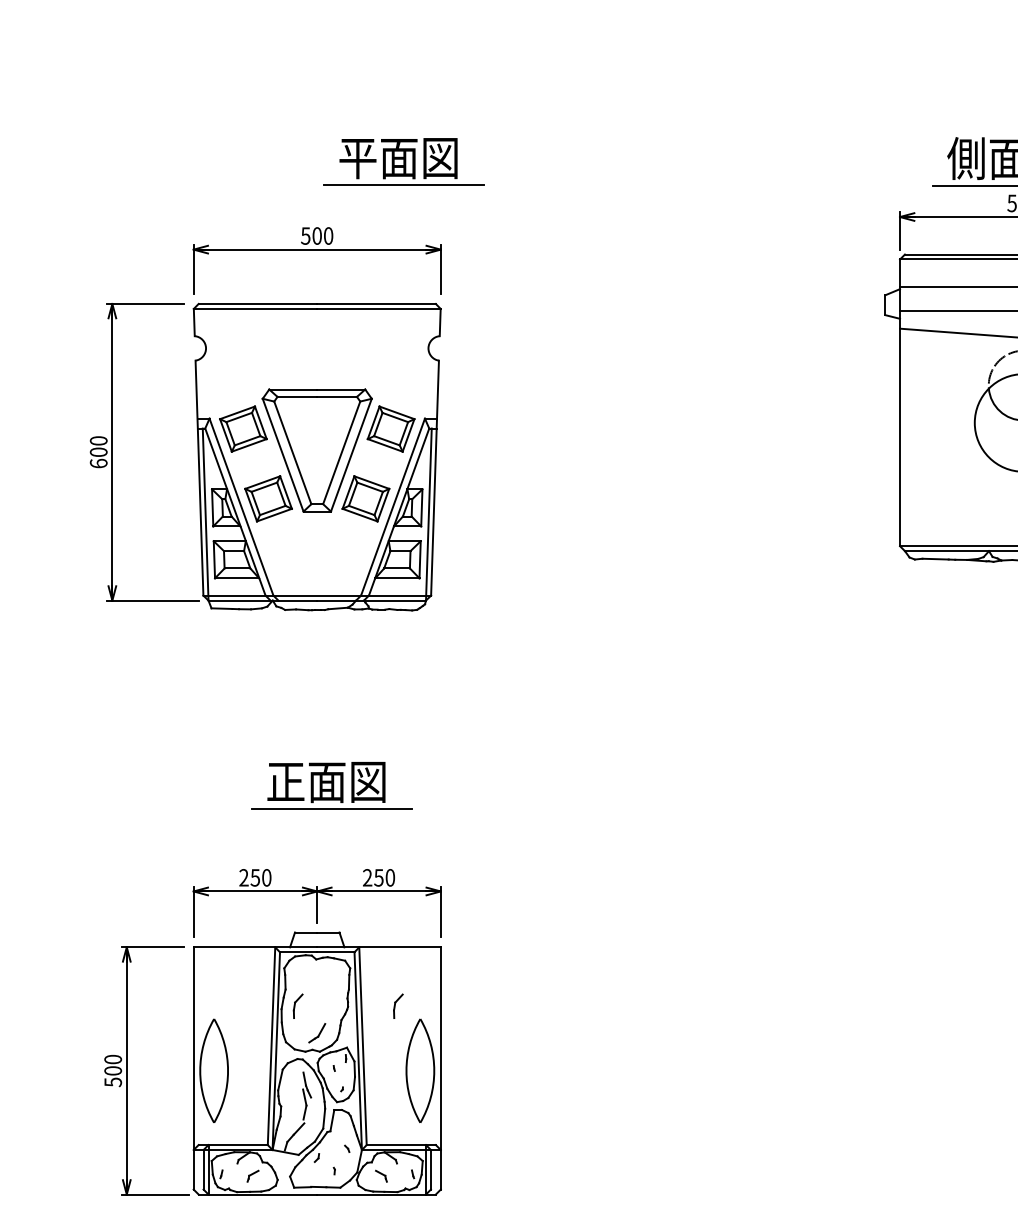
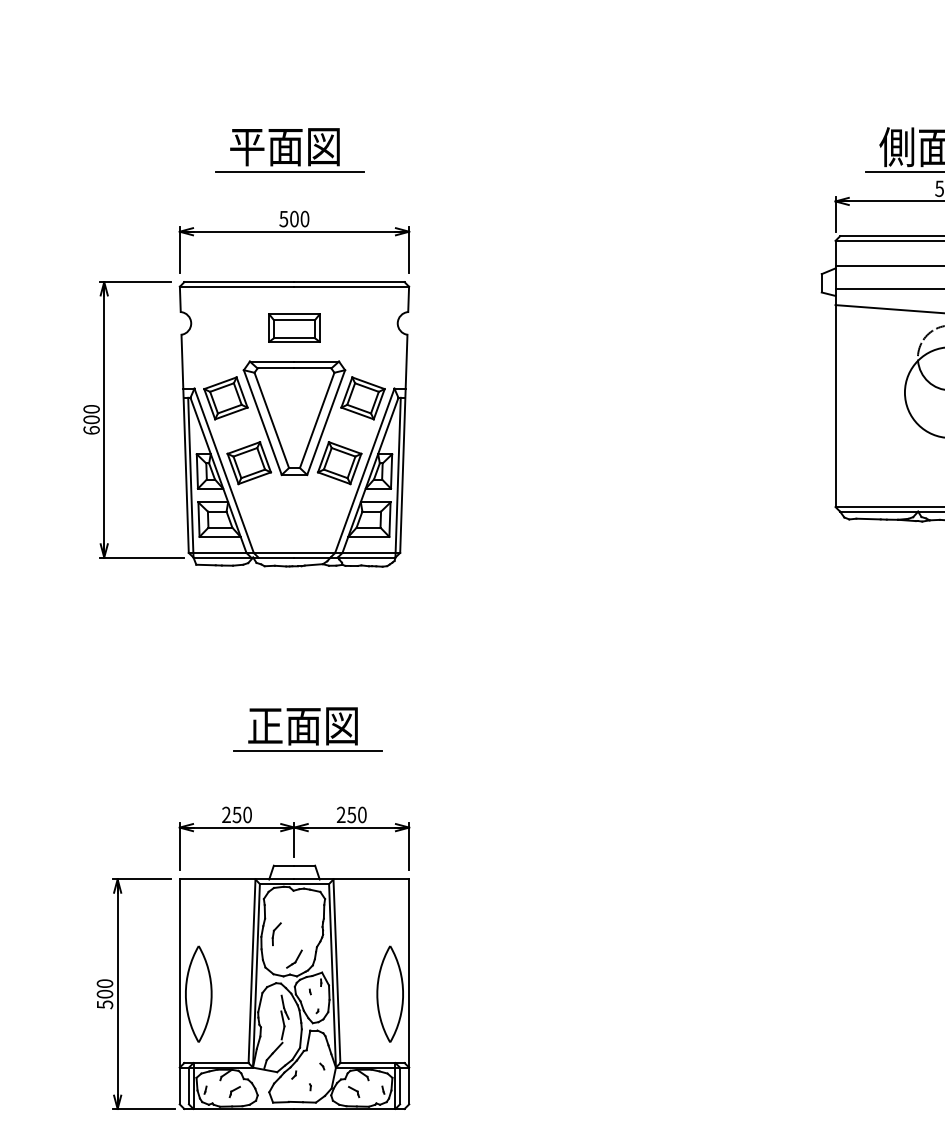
part: (403, 162) -> (289, 150), moved
part: (317, 352) -> (294, 327), added
part: (398, 1006) -> (369, 934), removed

